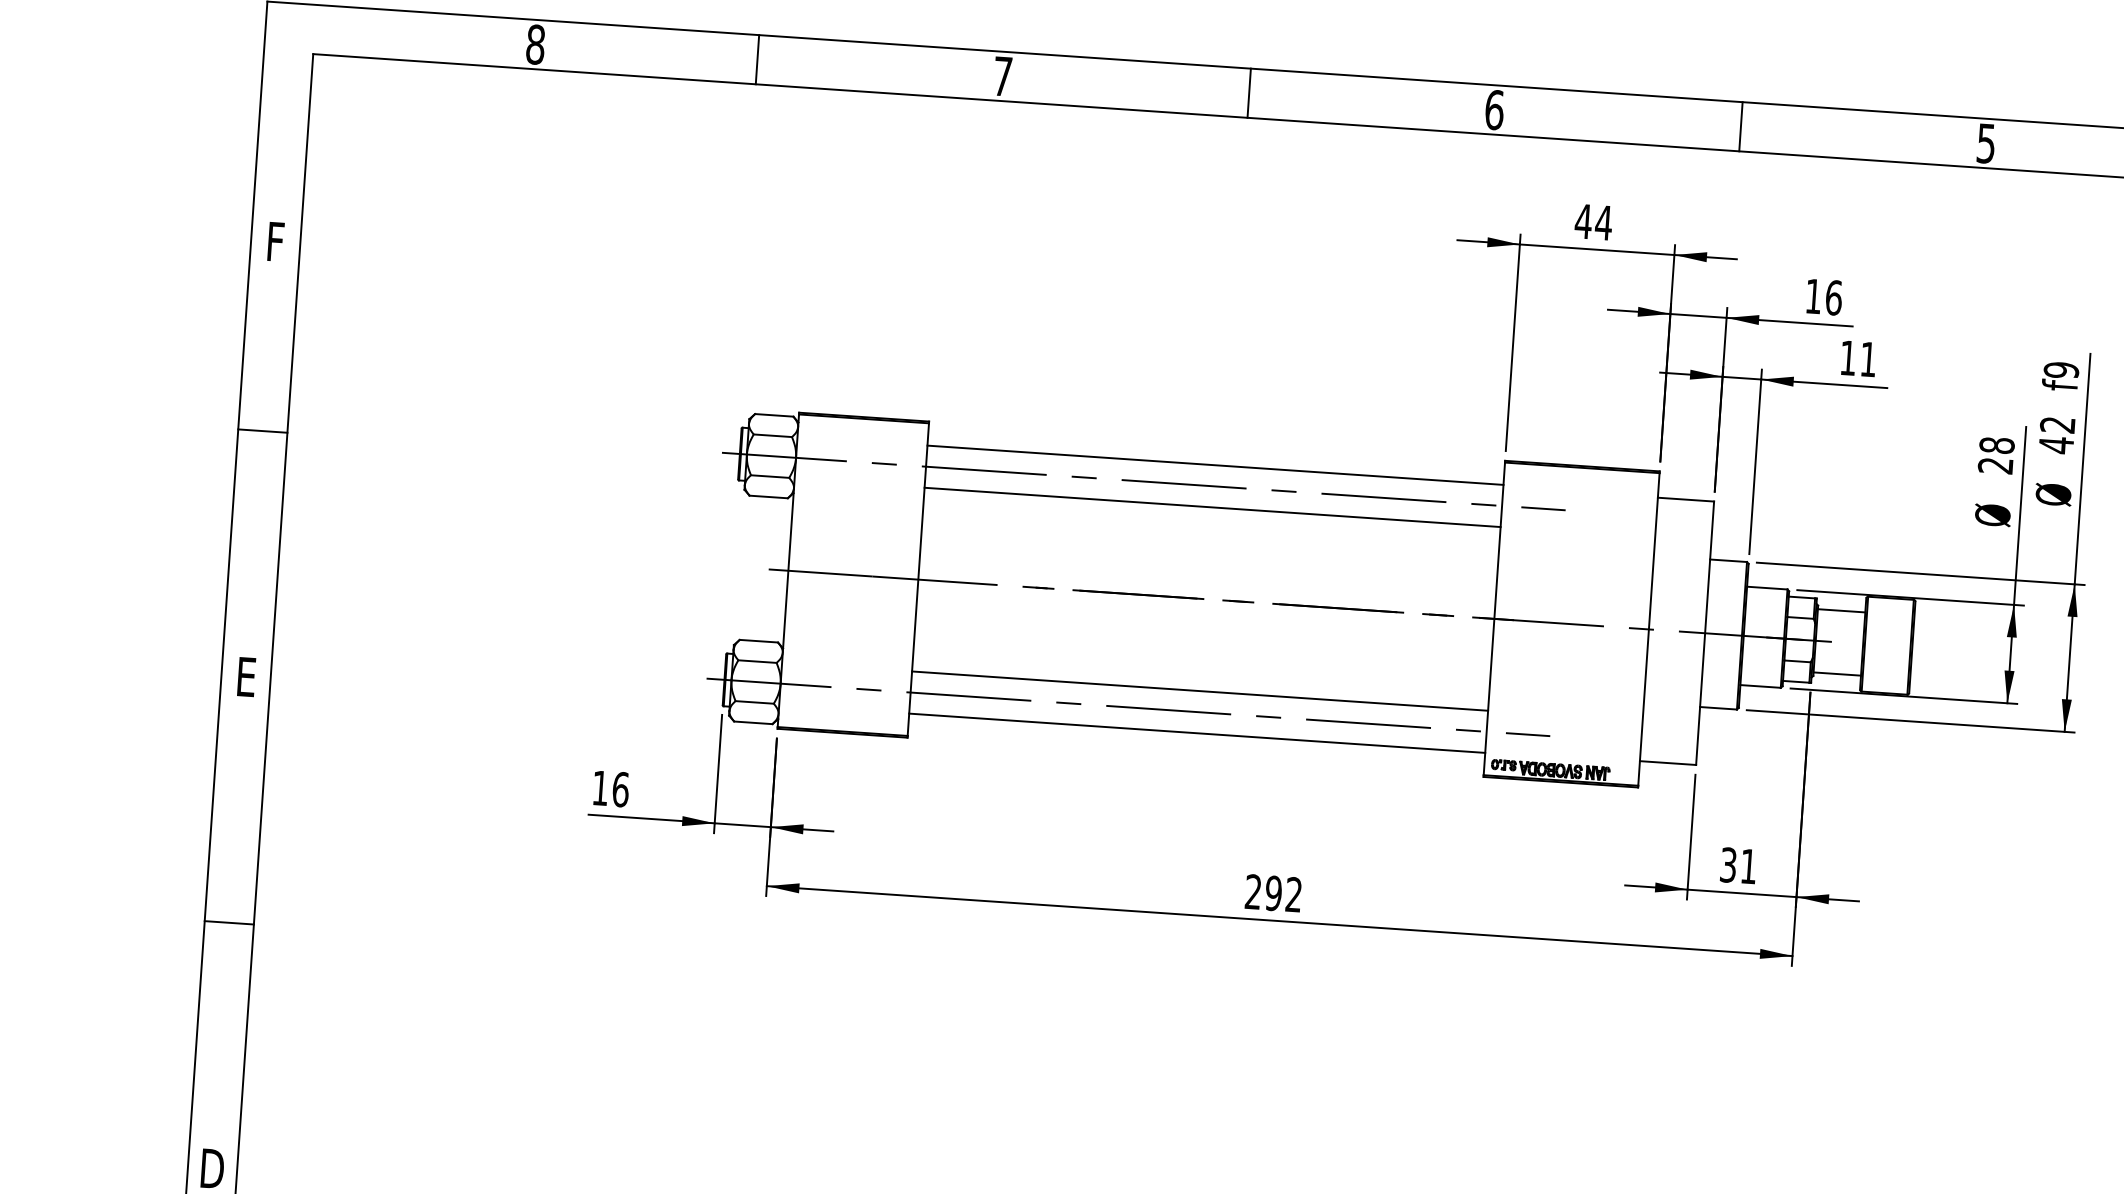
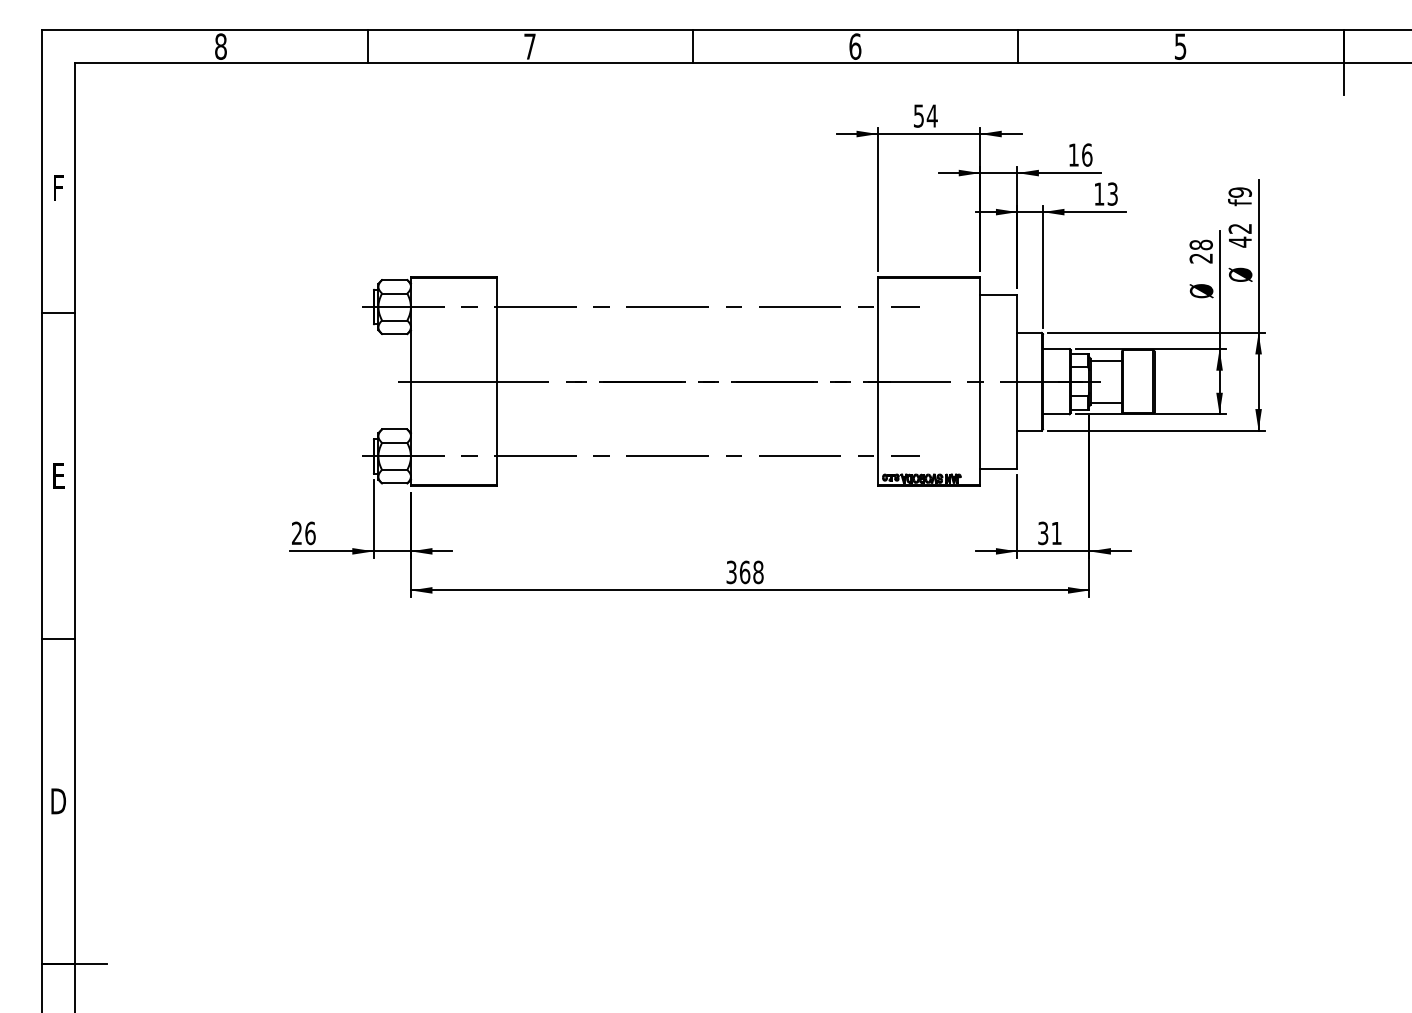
text: (1583, 220) -> (918, 115), 44 -> 54
text: (1868, 358) -> (1112, 193), 11 -> 13
line: (1215, 465) -> (687, 293), removed
line: (1212, 506) -> (687, 320), removed
line: (1200, 691) -> (687, 442), removed
line: (1197, 733) -> (687, 470), removed
text: (599, 786) -> (296, 532), 16 -> 26
text: (1272, 893) -> (744, 572), 292 -> 368

